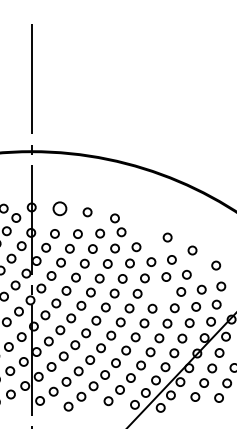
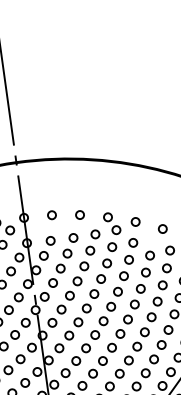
circle: (59, 208) -> (51, 215), size x0.62
circle: (141, 226) -> (135, 221), added
circle: (159, 293) -> (162, 285), added

